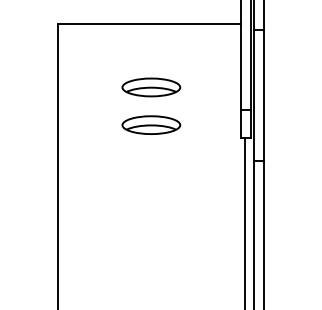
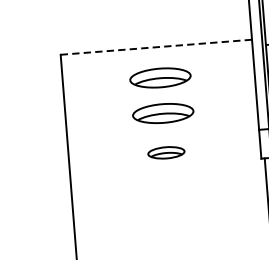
line: (149, 23) -> (156, 46), solid -> dashed
part: (151, 53) -> (160, 78), added
part: (151, 124) -> (166, 152), size x0.6

